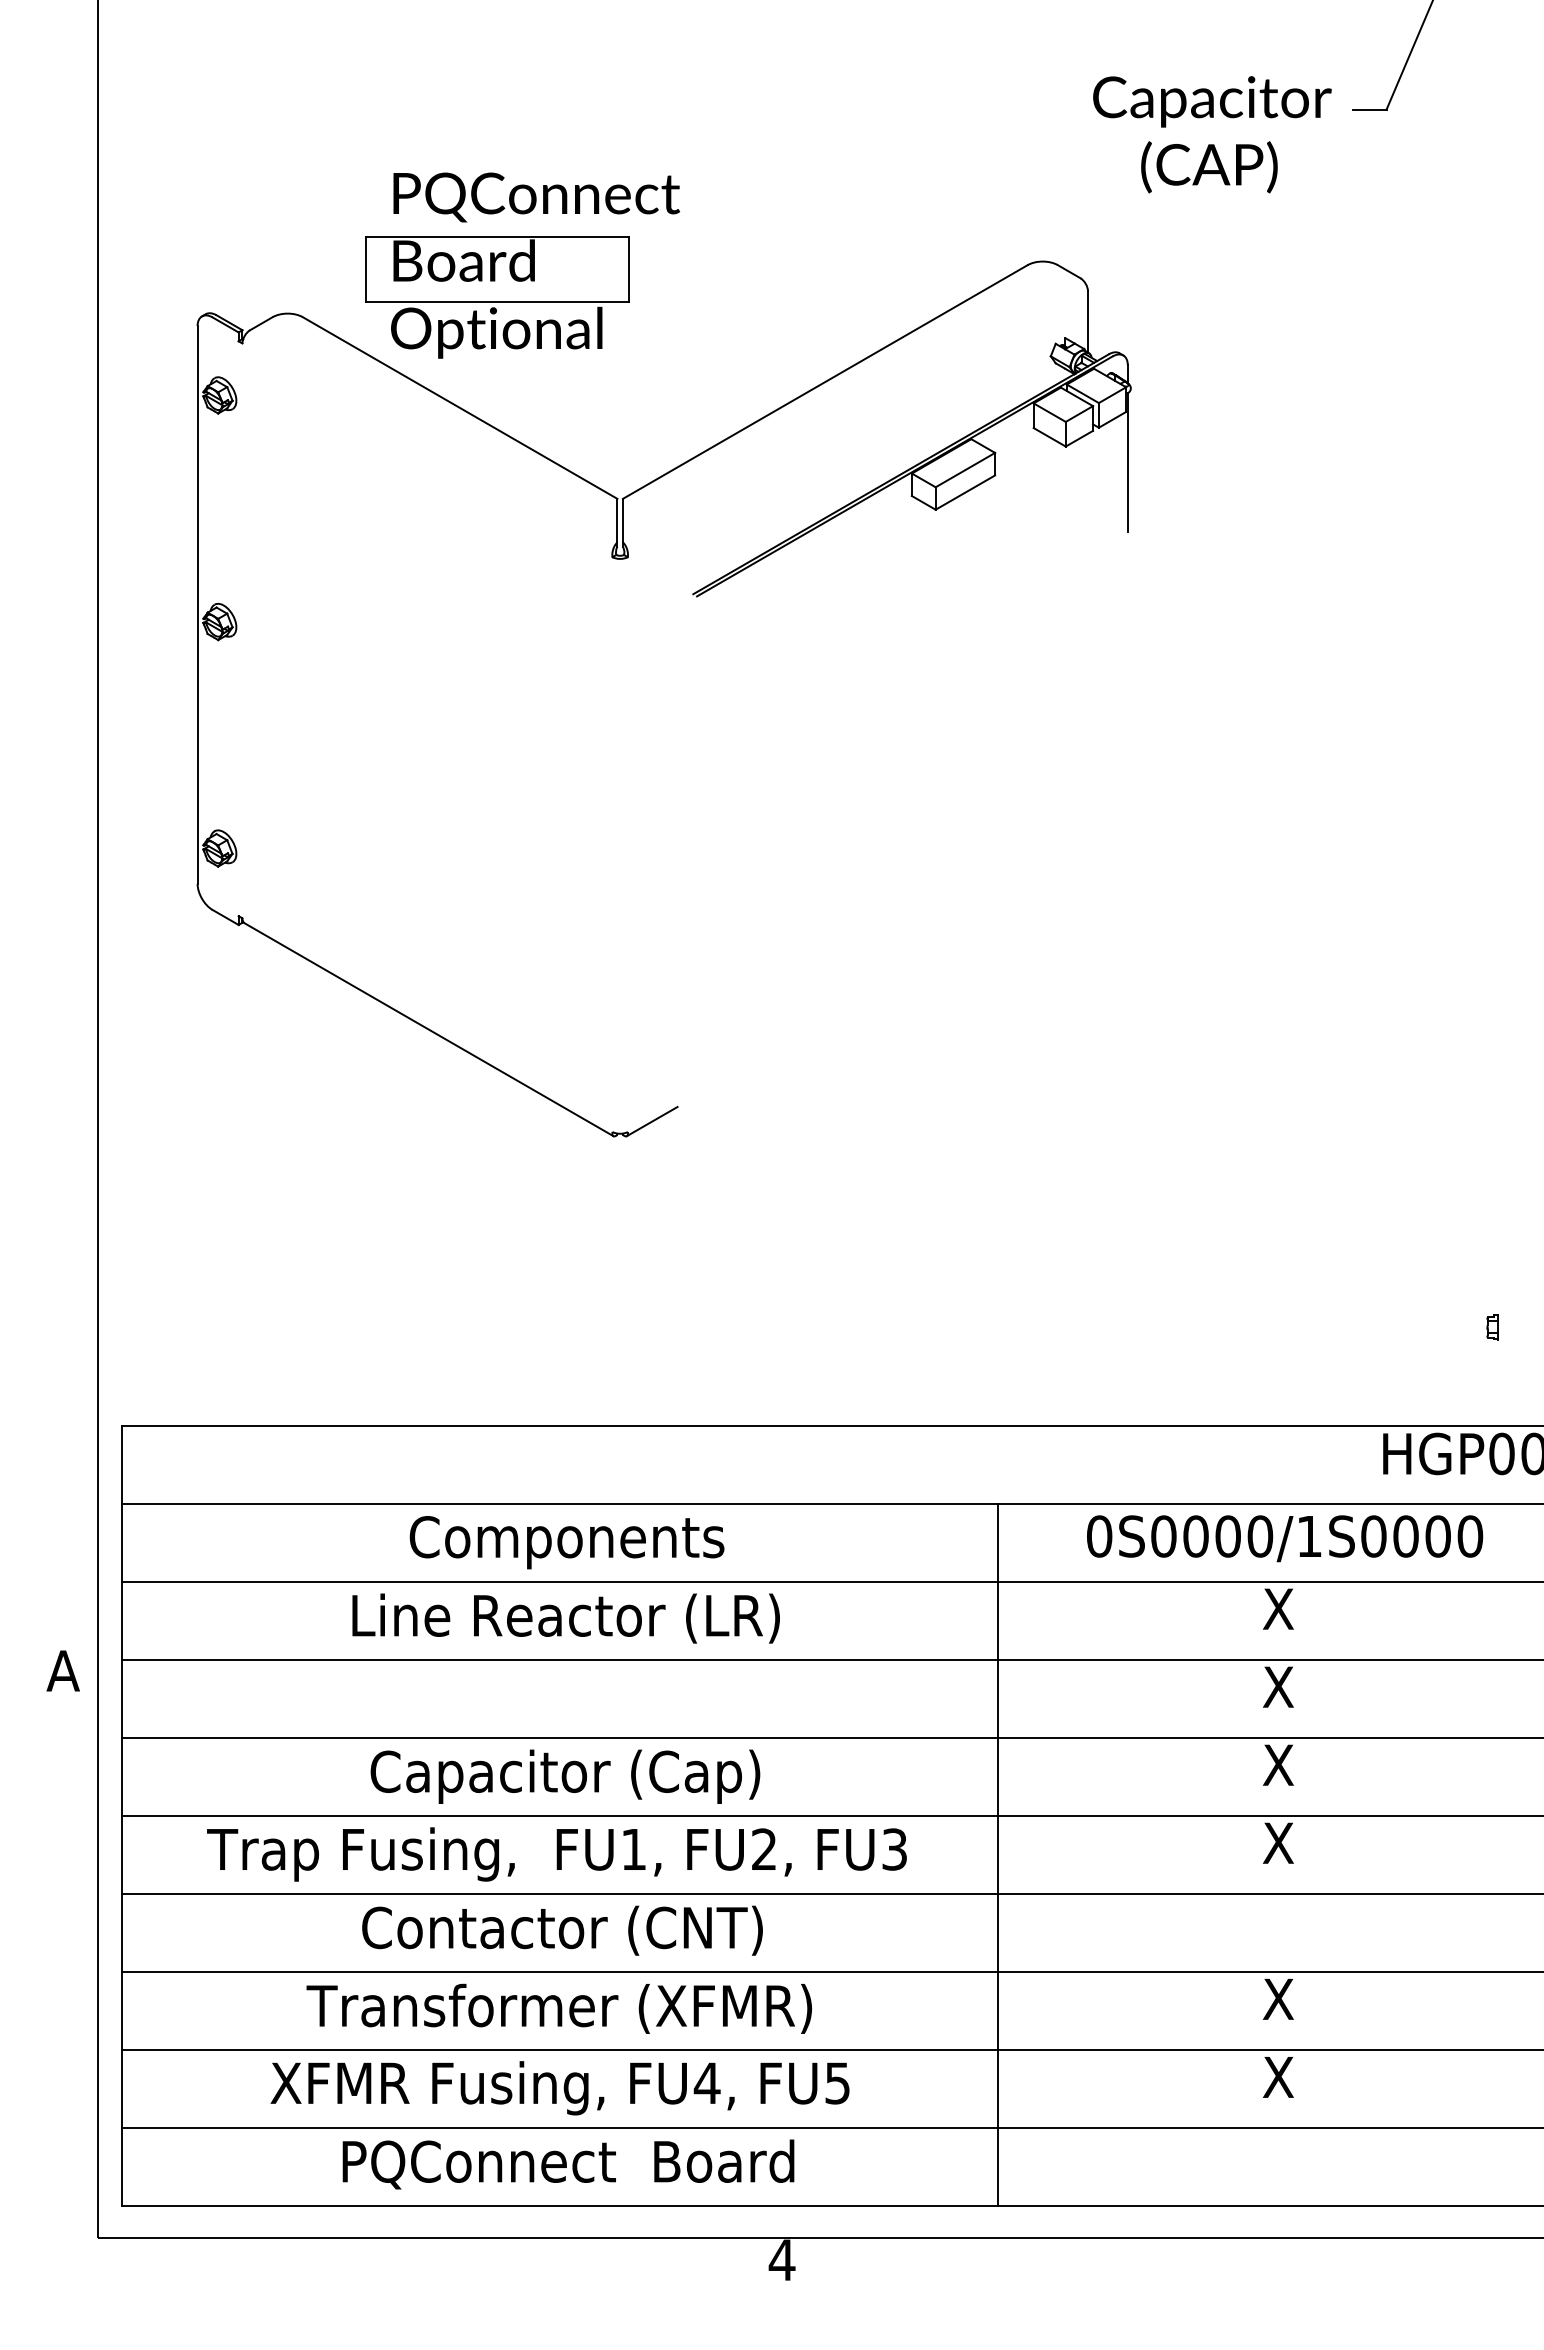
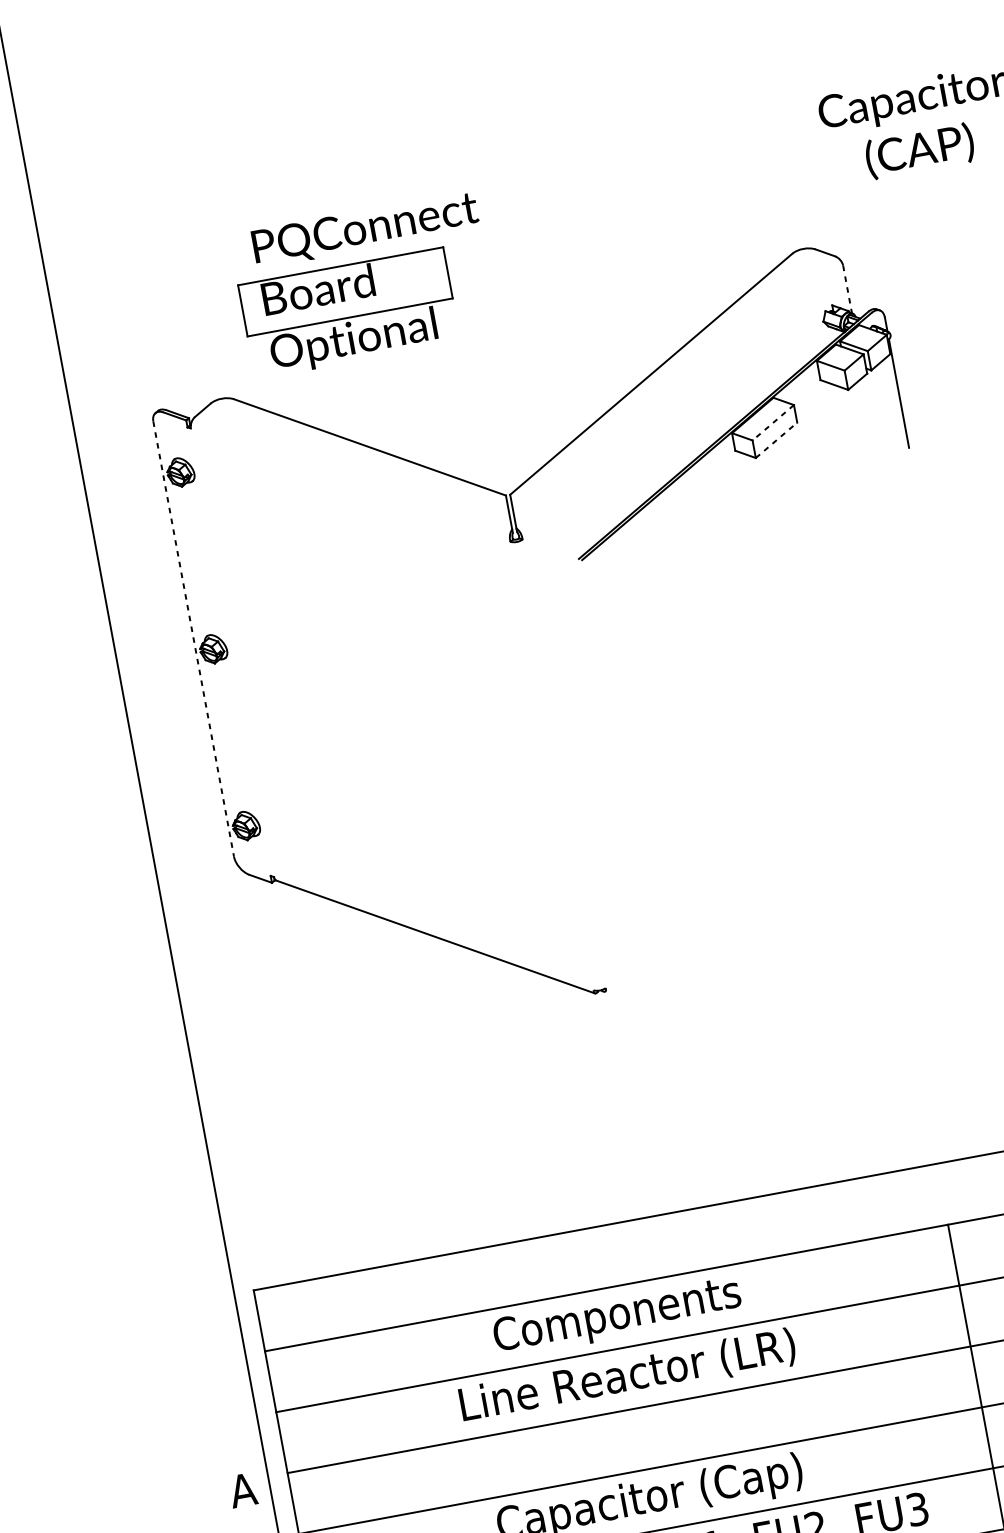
part: (522, 265) -> (364, 284), moved
line: (1088, 322) -> (848, 289), solid -> dashed
line: (964, 470) -> (772, 423), solid -> dashed
line: (965, 492) -> (776, 440), solid -> dashed
line: (197, 605) -> (193, 639), solid -> dashed
line: (651, 1121) -> (622, 976), removed

